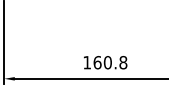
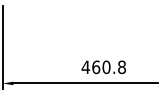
text: (87, 62) -> (86, 67), 160.8 -> 460.8

